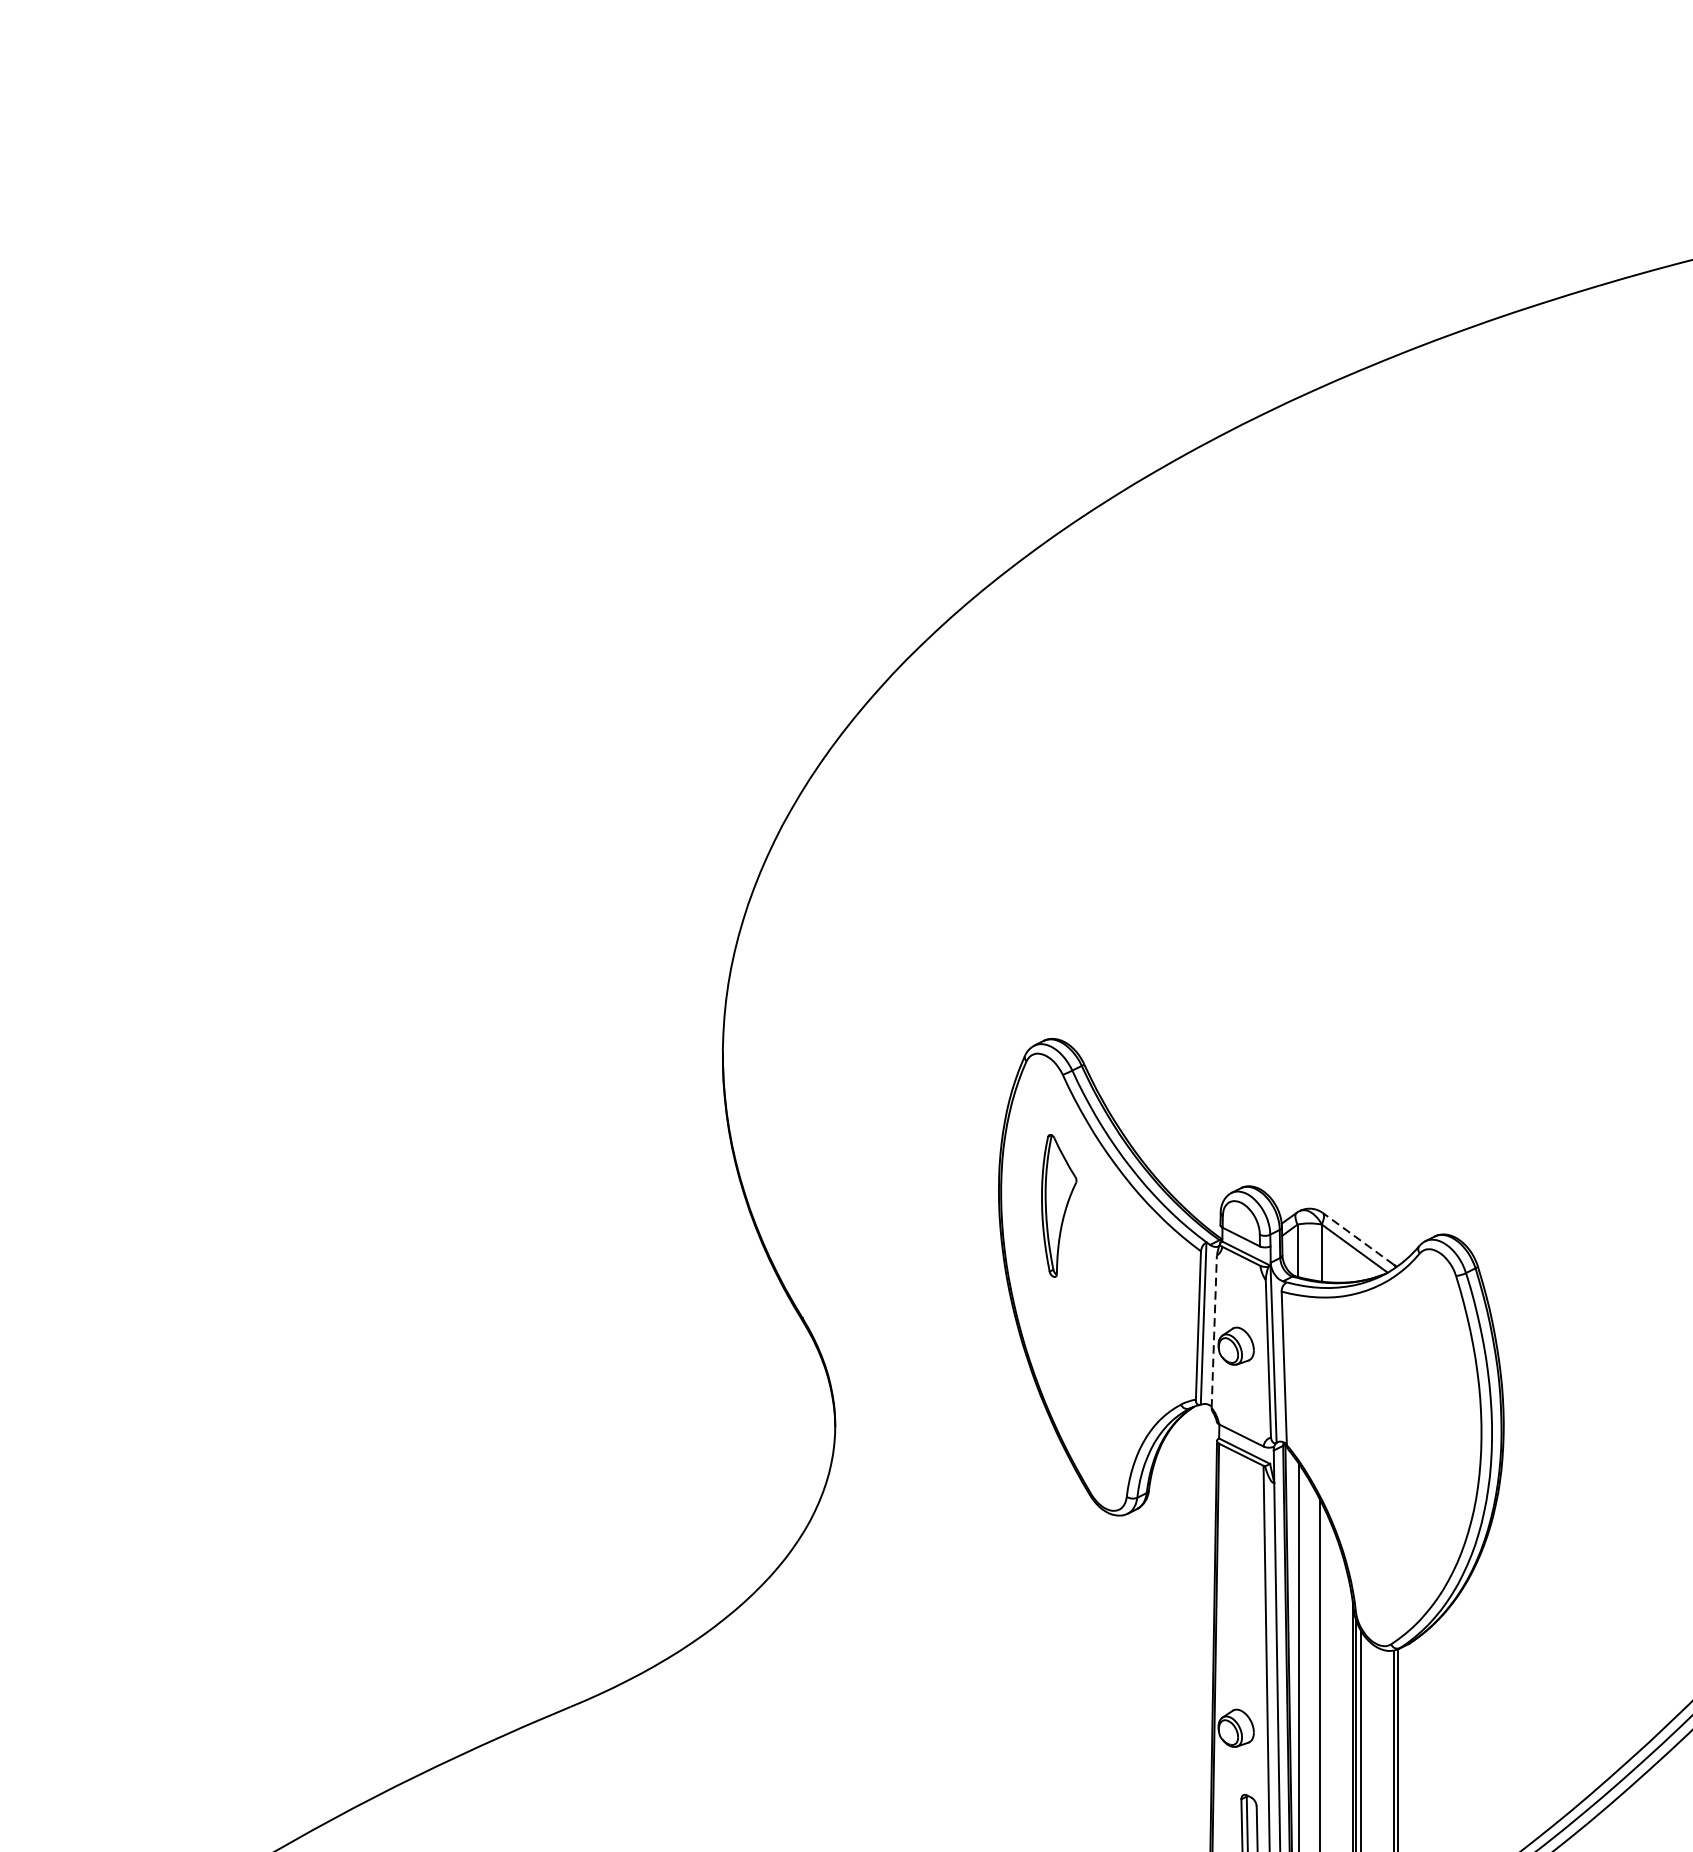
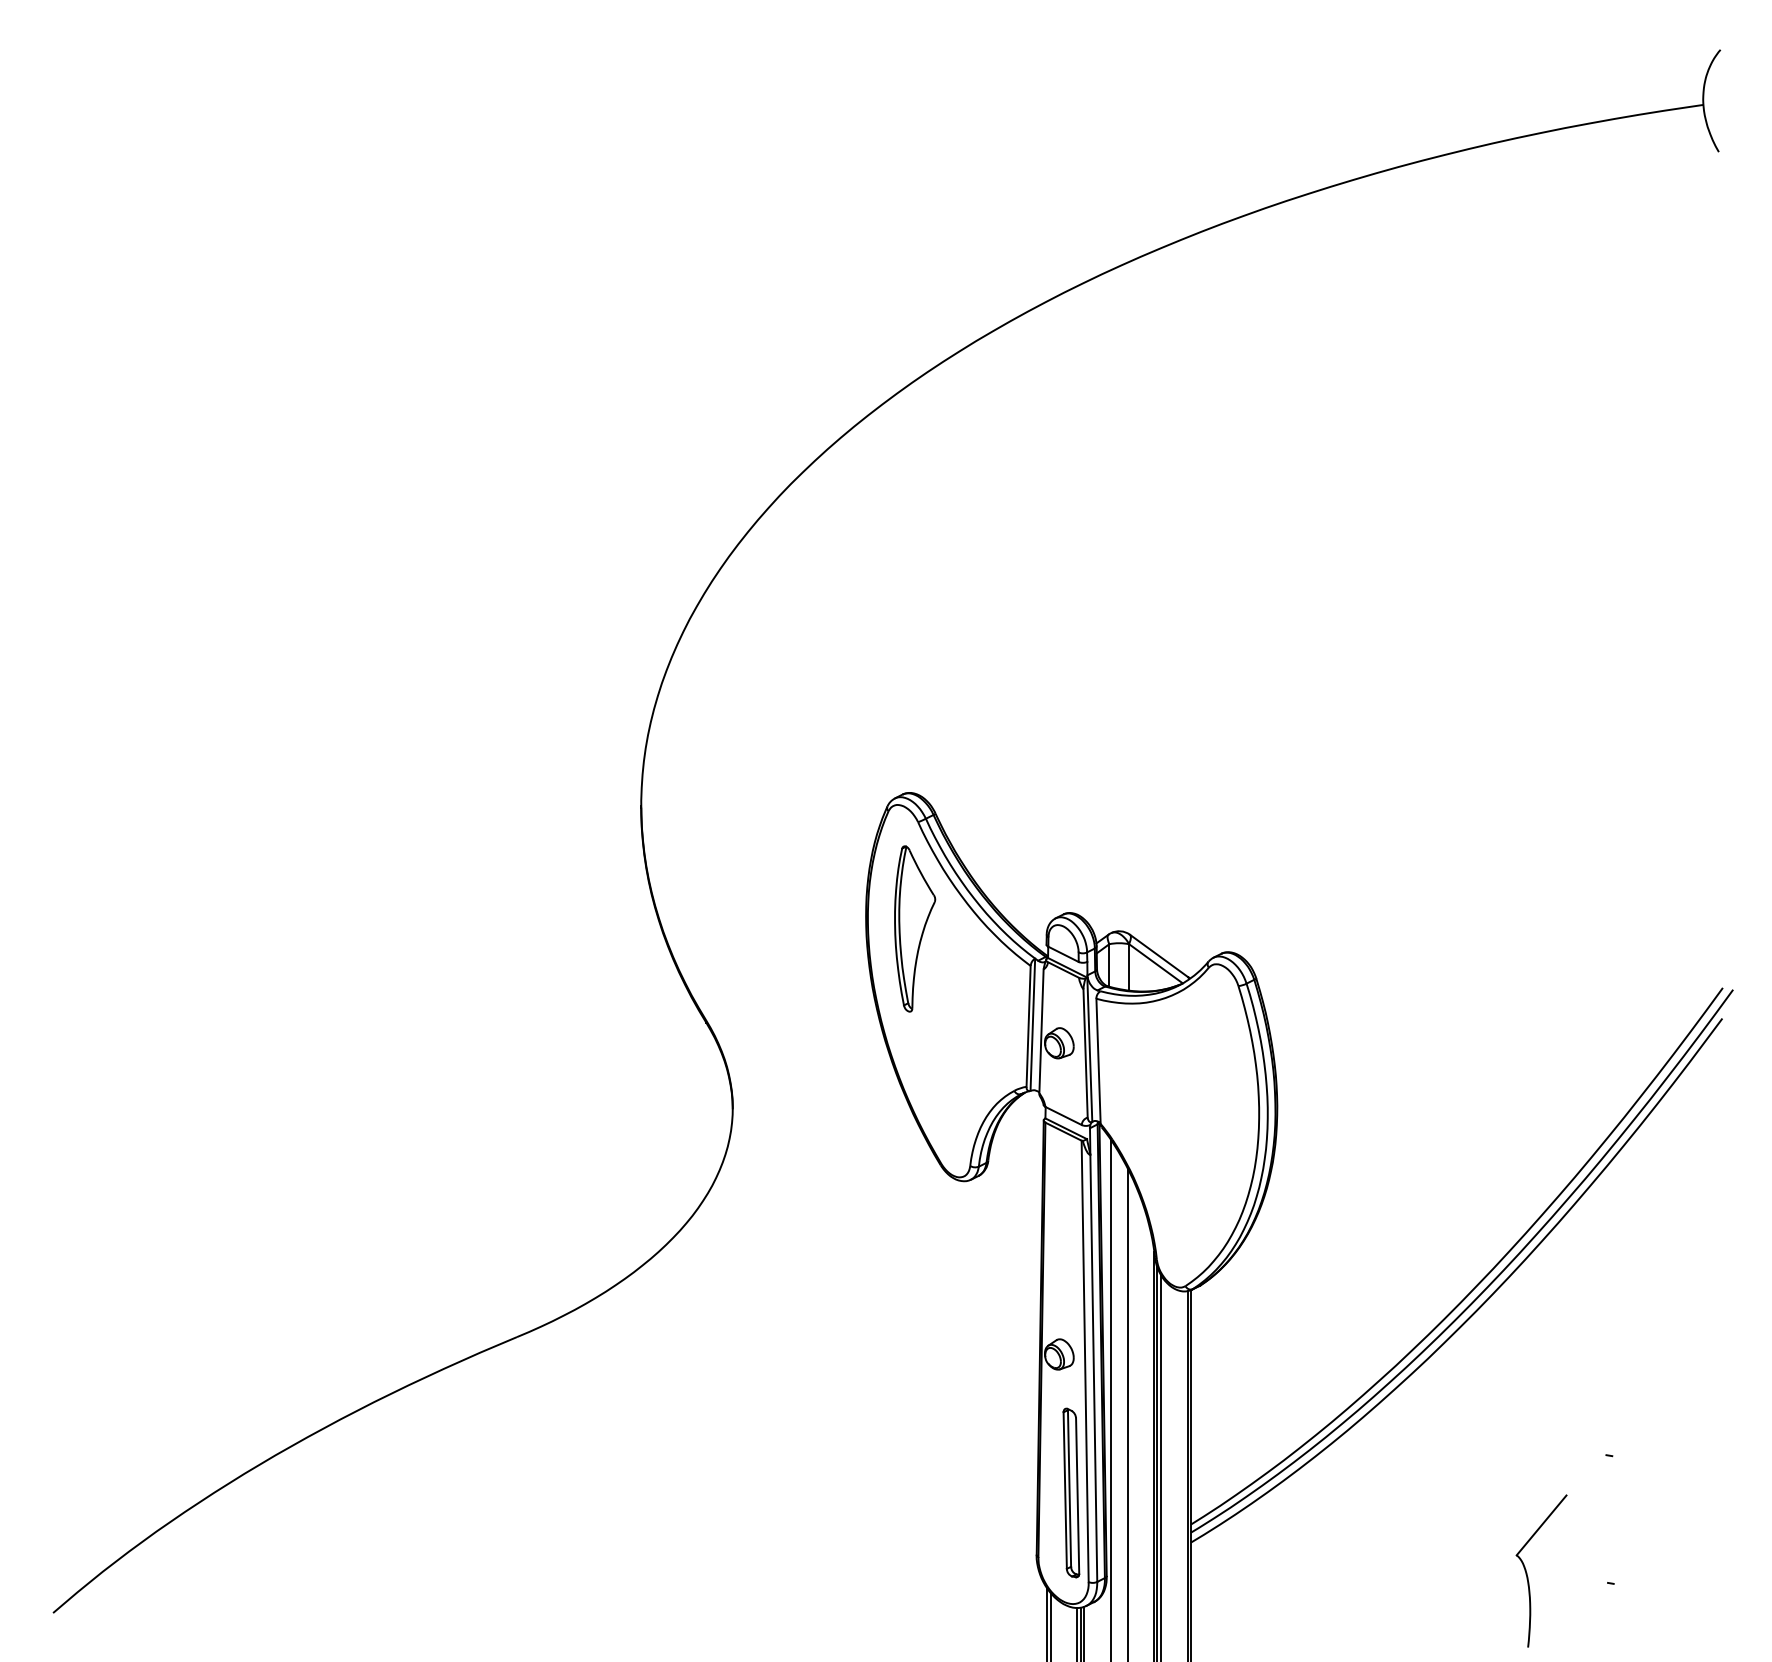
part: (1059, 1205) -> (915, 928), size x1.43
line: (1357, 1238) -> (1158, 955), dashed -> solid
line: (1214, 1330) -> (1041, 1030), dashed -> solid

